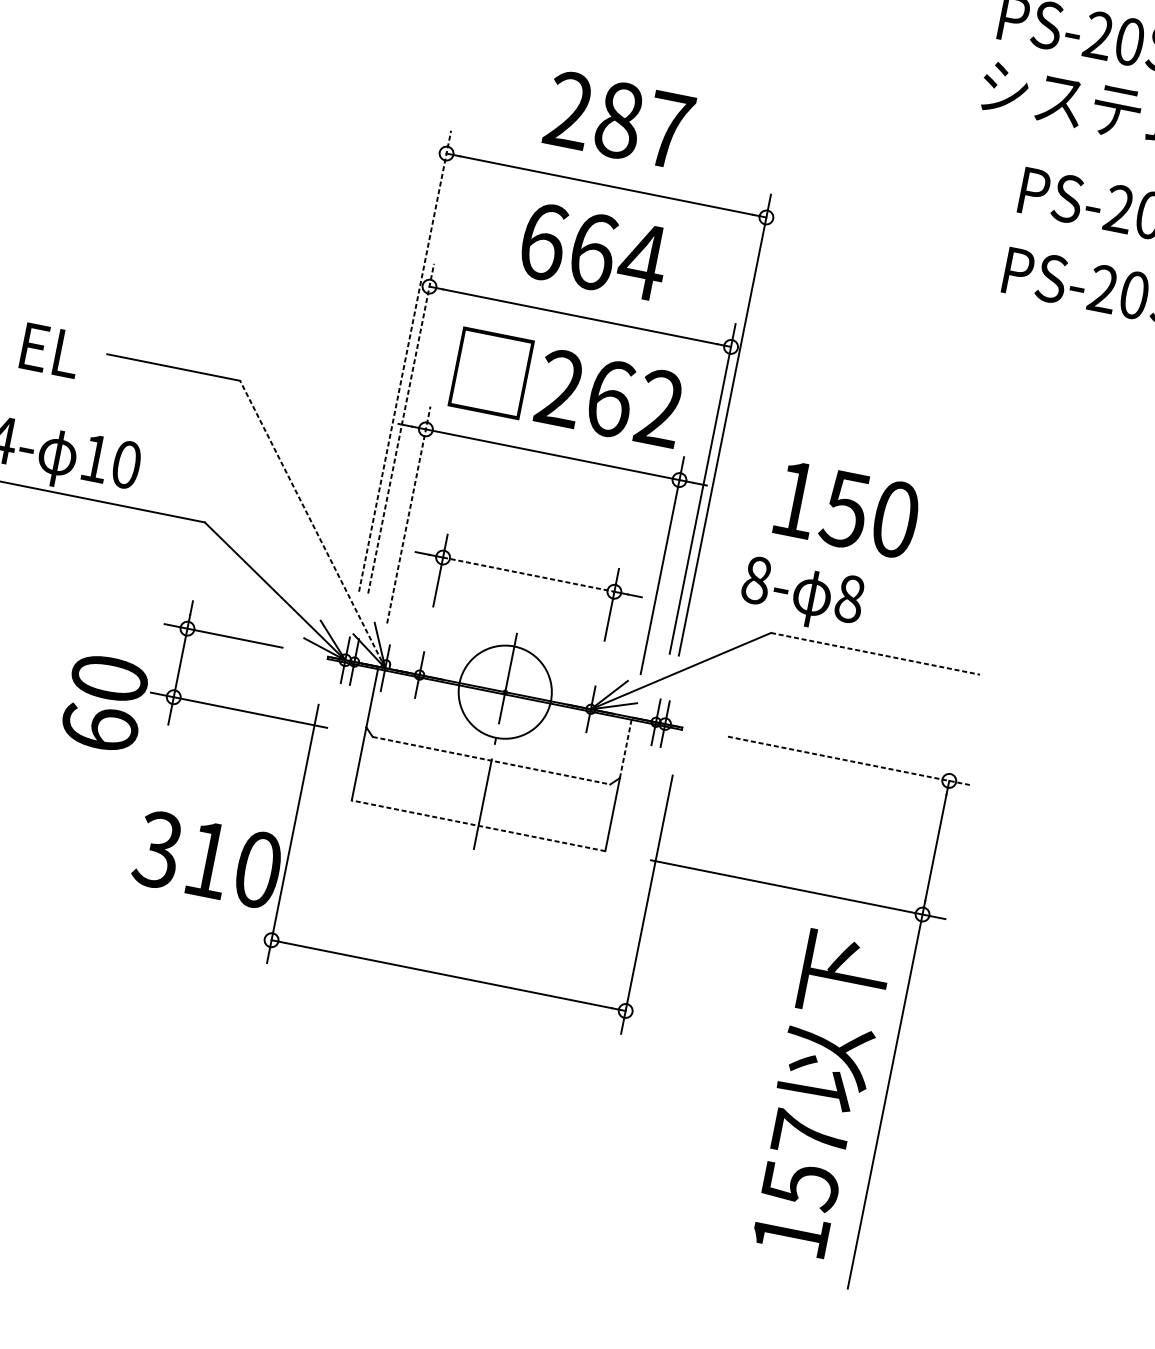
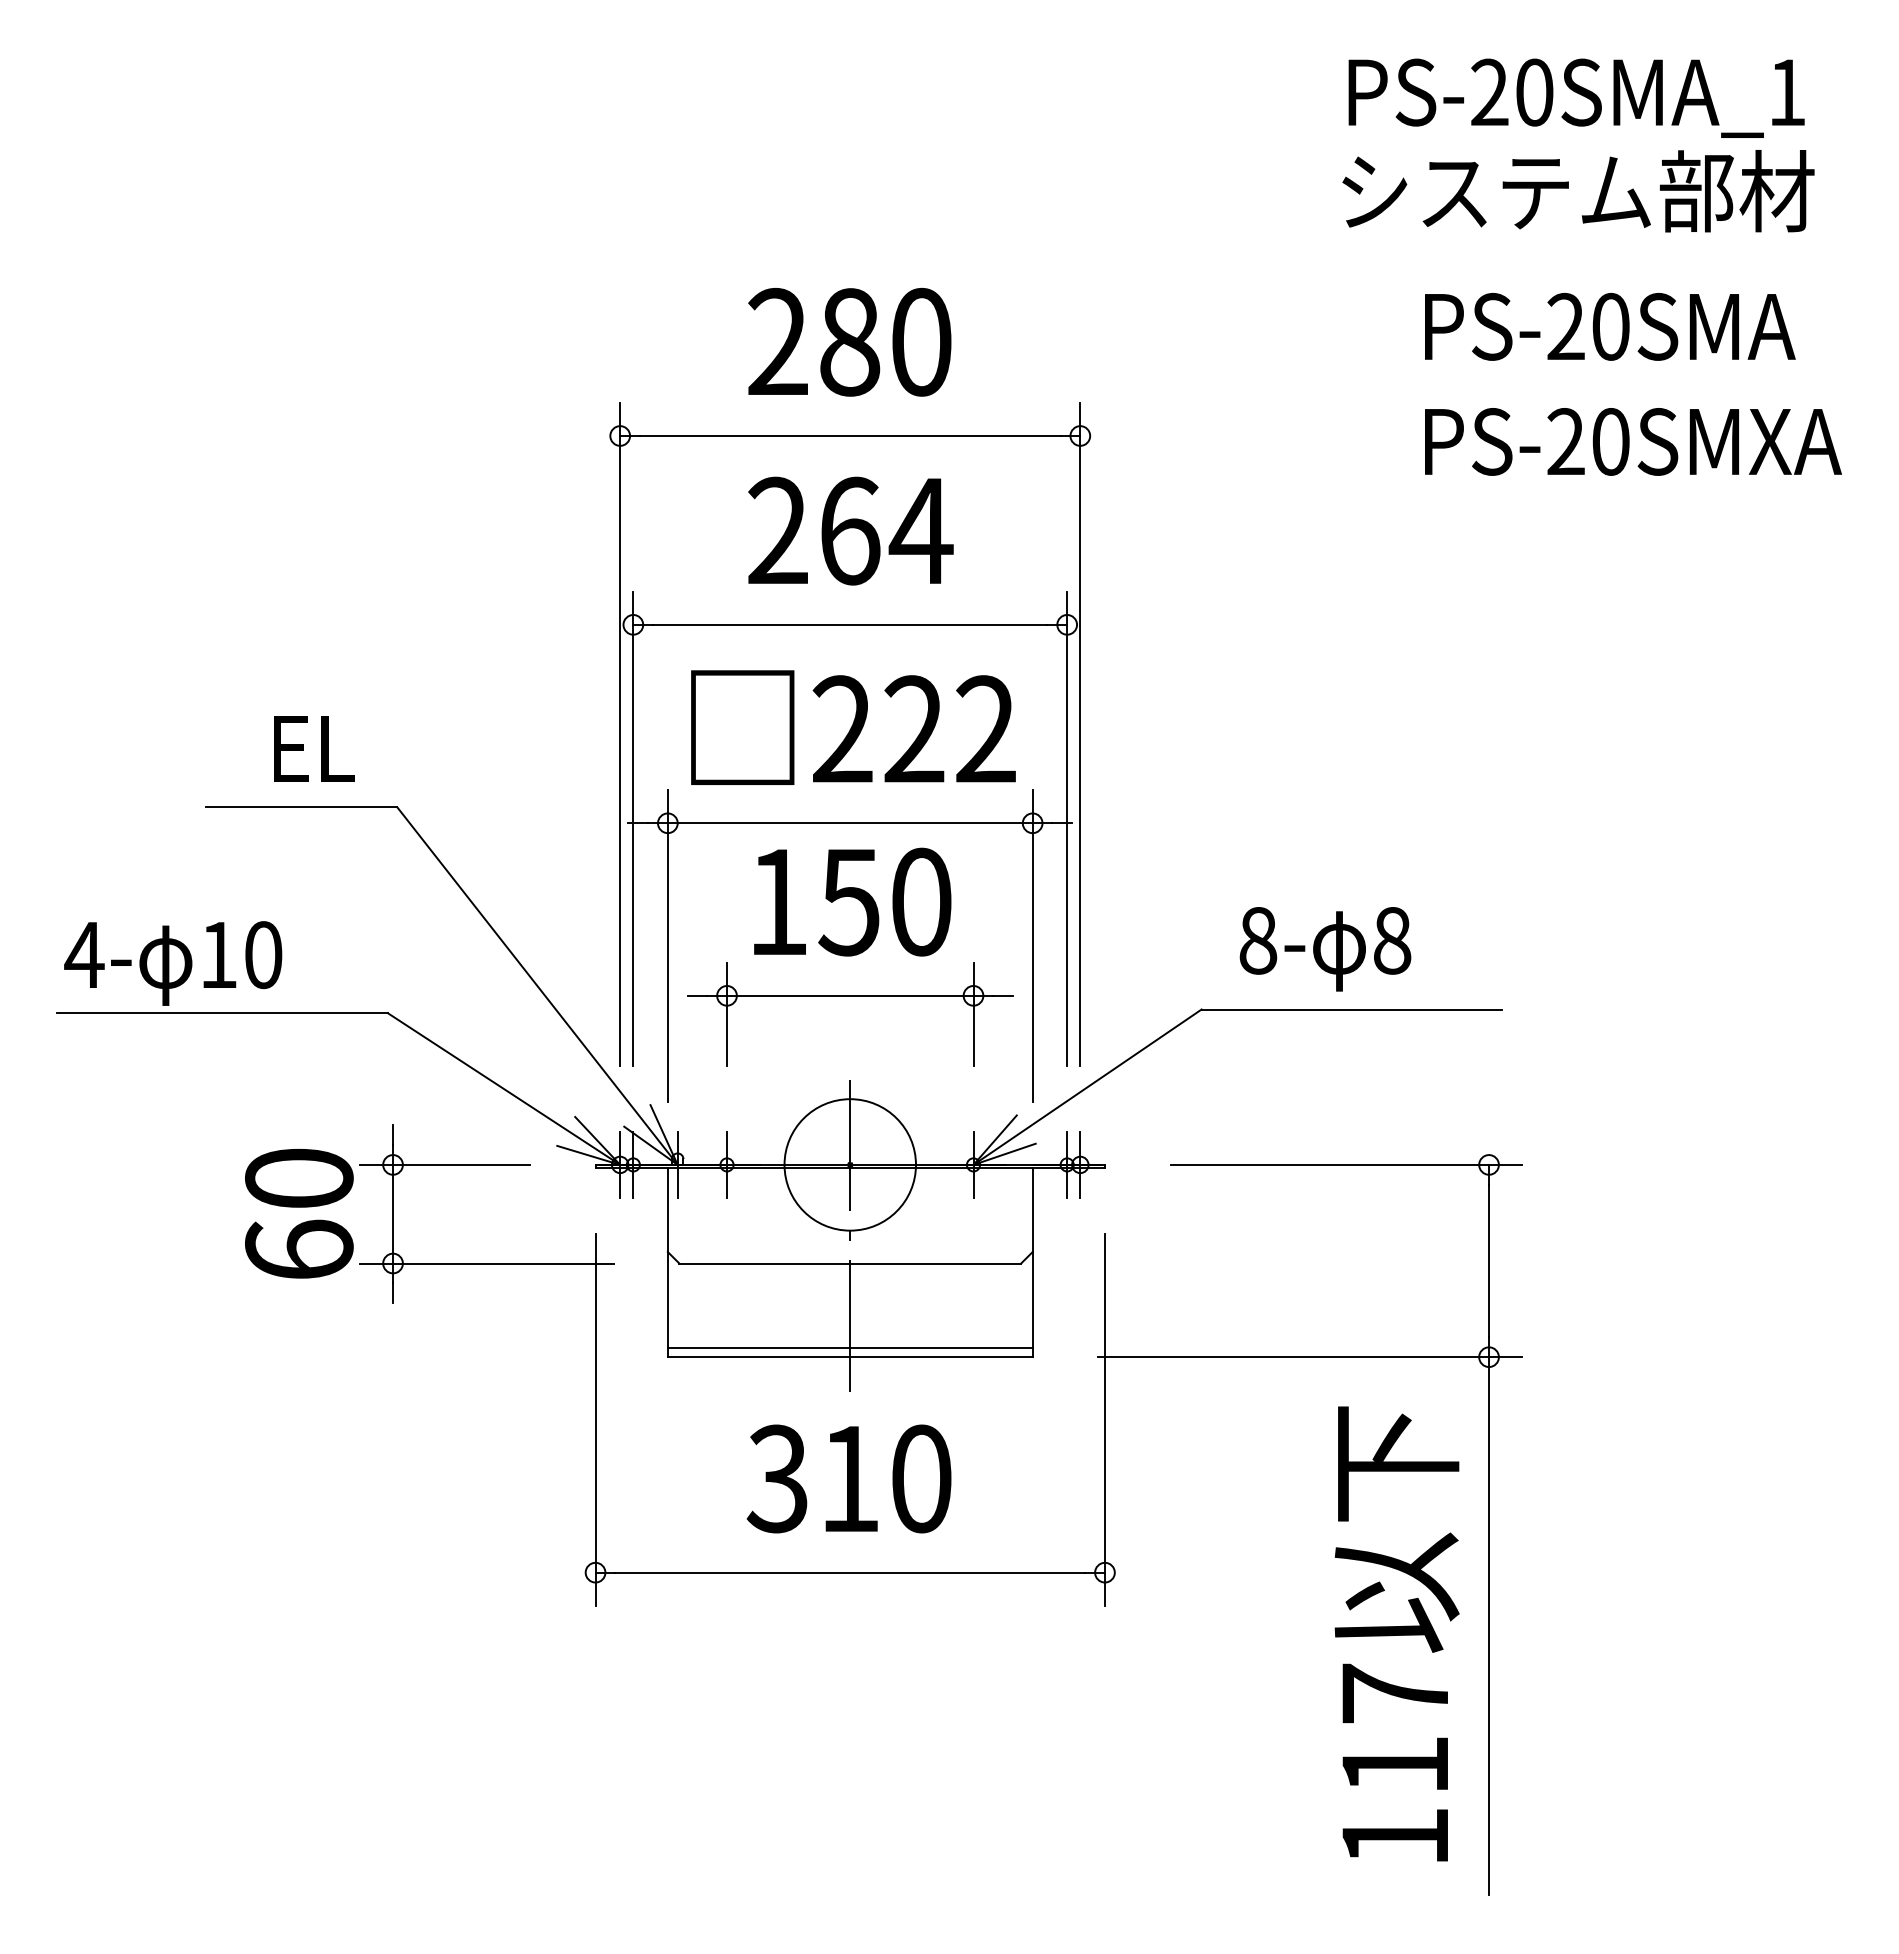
text: (669, 129) -> (921, 341), 287 -> 280
text: (543, 241) -> (778, 530), 664 -> 264
text: (51, 350) -> (314, 748), moved
line: (405, 361) -> (620, 734), dashed -> solid
text: (610, 398) -> (914, 729), 262 -> 222
line: (401, 428) -> (633, 828), dashed -> solid
text: (847, 509) -> (852, 901), moved
line: (408, 514) -> (667, 945), dashed -> solid
line: (312, 524) -> (537, 985), dashed -> solid
line: (528, 574) -> (850, 995), dashed -> solid
text: (802, 595) -> (1325, 949), moved
line: (875, 653) -> (1352, 1009), dashed -> solid
text: (105, 702) -> (299, 1213), moved
line: (625, 749) -> (1032, 1210), dashed -> solid
line: (491, 760) -> (850, 1263), dashed -> solid
line: (850, 760) -> (1346, 1164), dashed -> solid
line: (479, 819) -> (849, 1348), added
line: (477, 825) -> (849, 1357), dashed -> solid
text: (207, 859) -> (848, 1478), moved
text: (800, 1186) -> (1395, 1766), 157 -> 117

